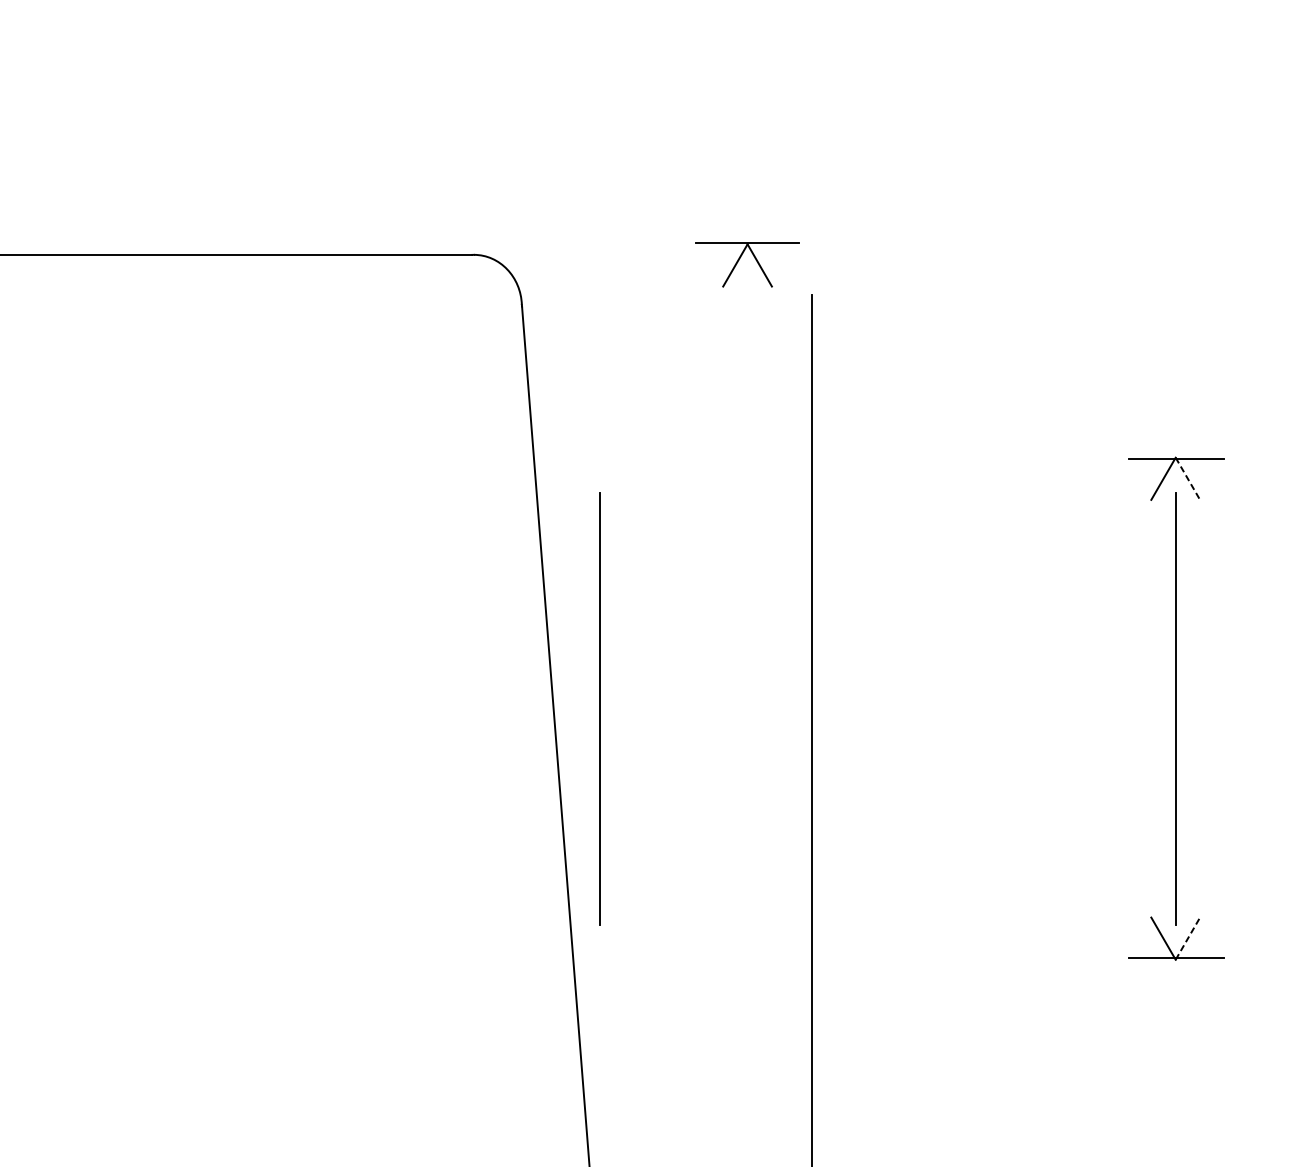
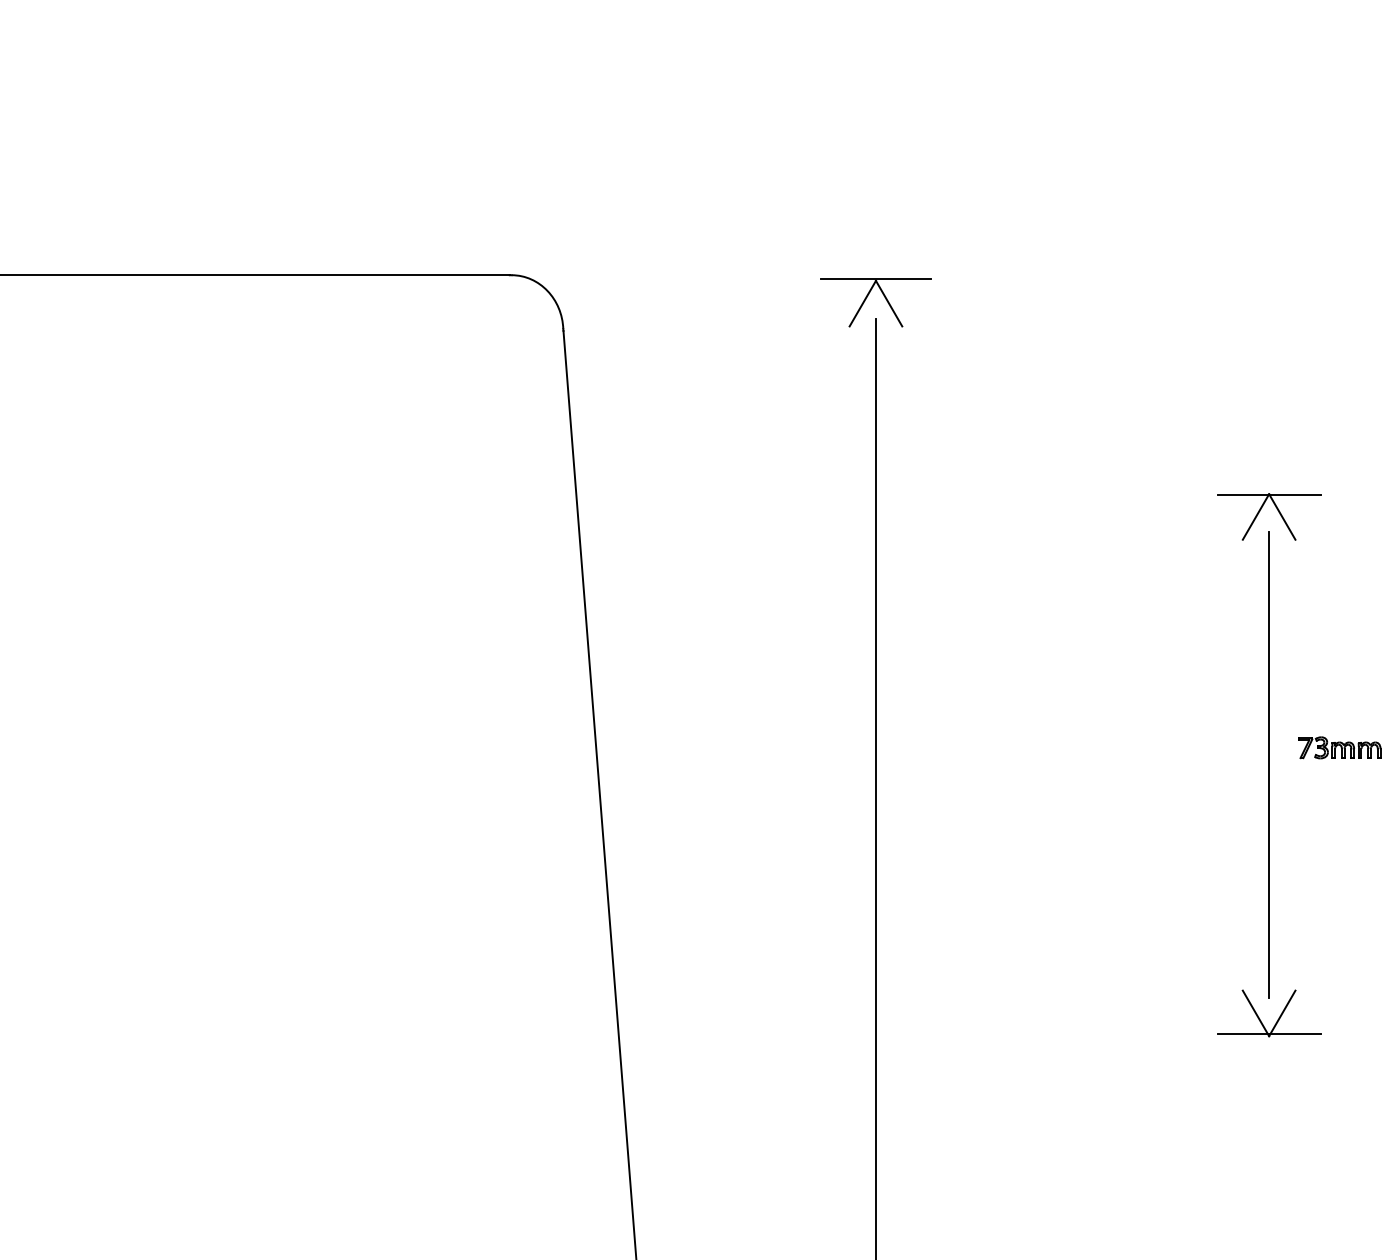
part: (739, 259) -> (867, 297), moved
line: (1188, 479) -> (1282, 517), dashed -> solid
part: (1240, 692) -> (1339, 747), added
line: (599, 708) -> (647, 764), removed
line: (1188, 938) -> (1282, 1013), dashed -> solid

